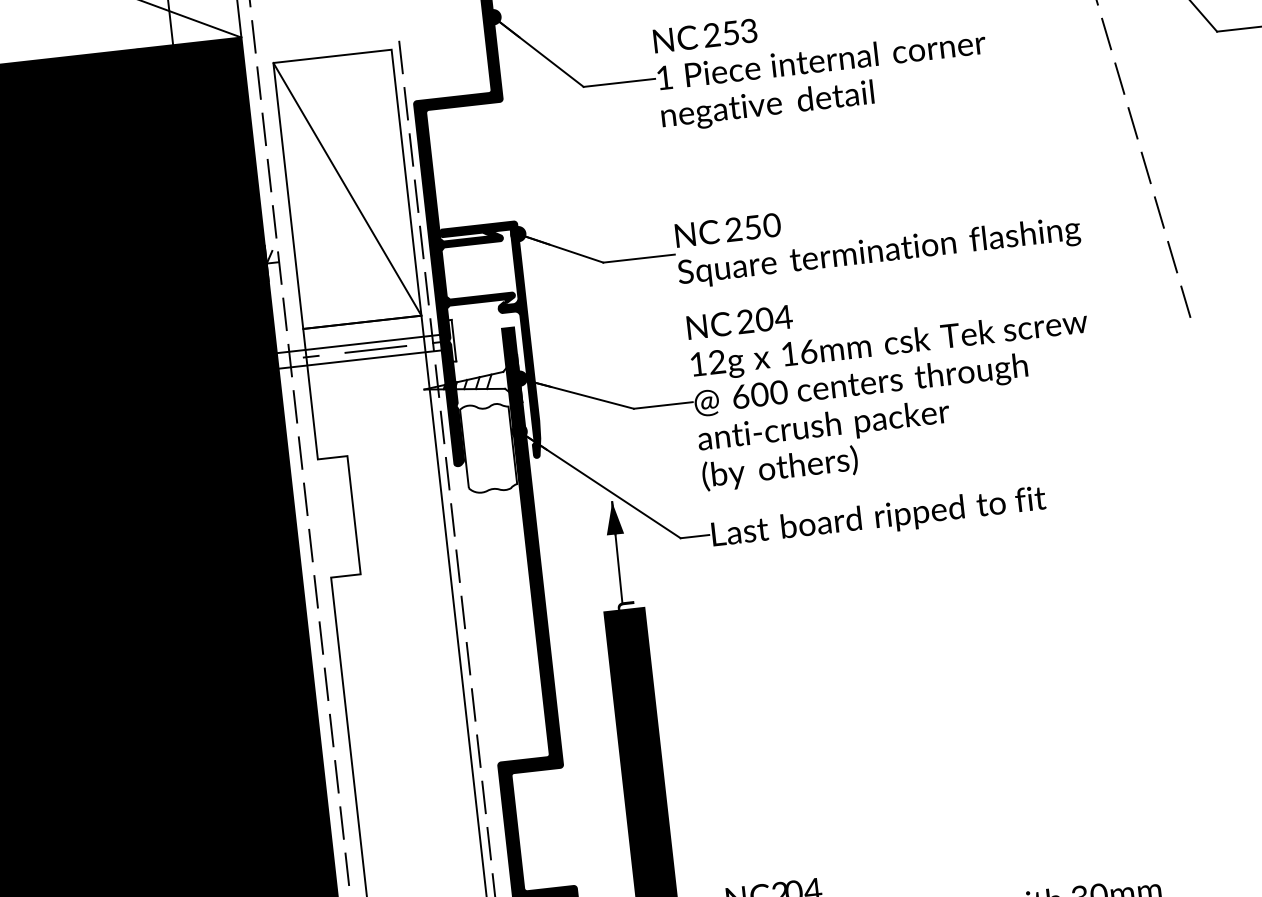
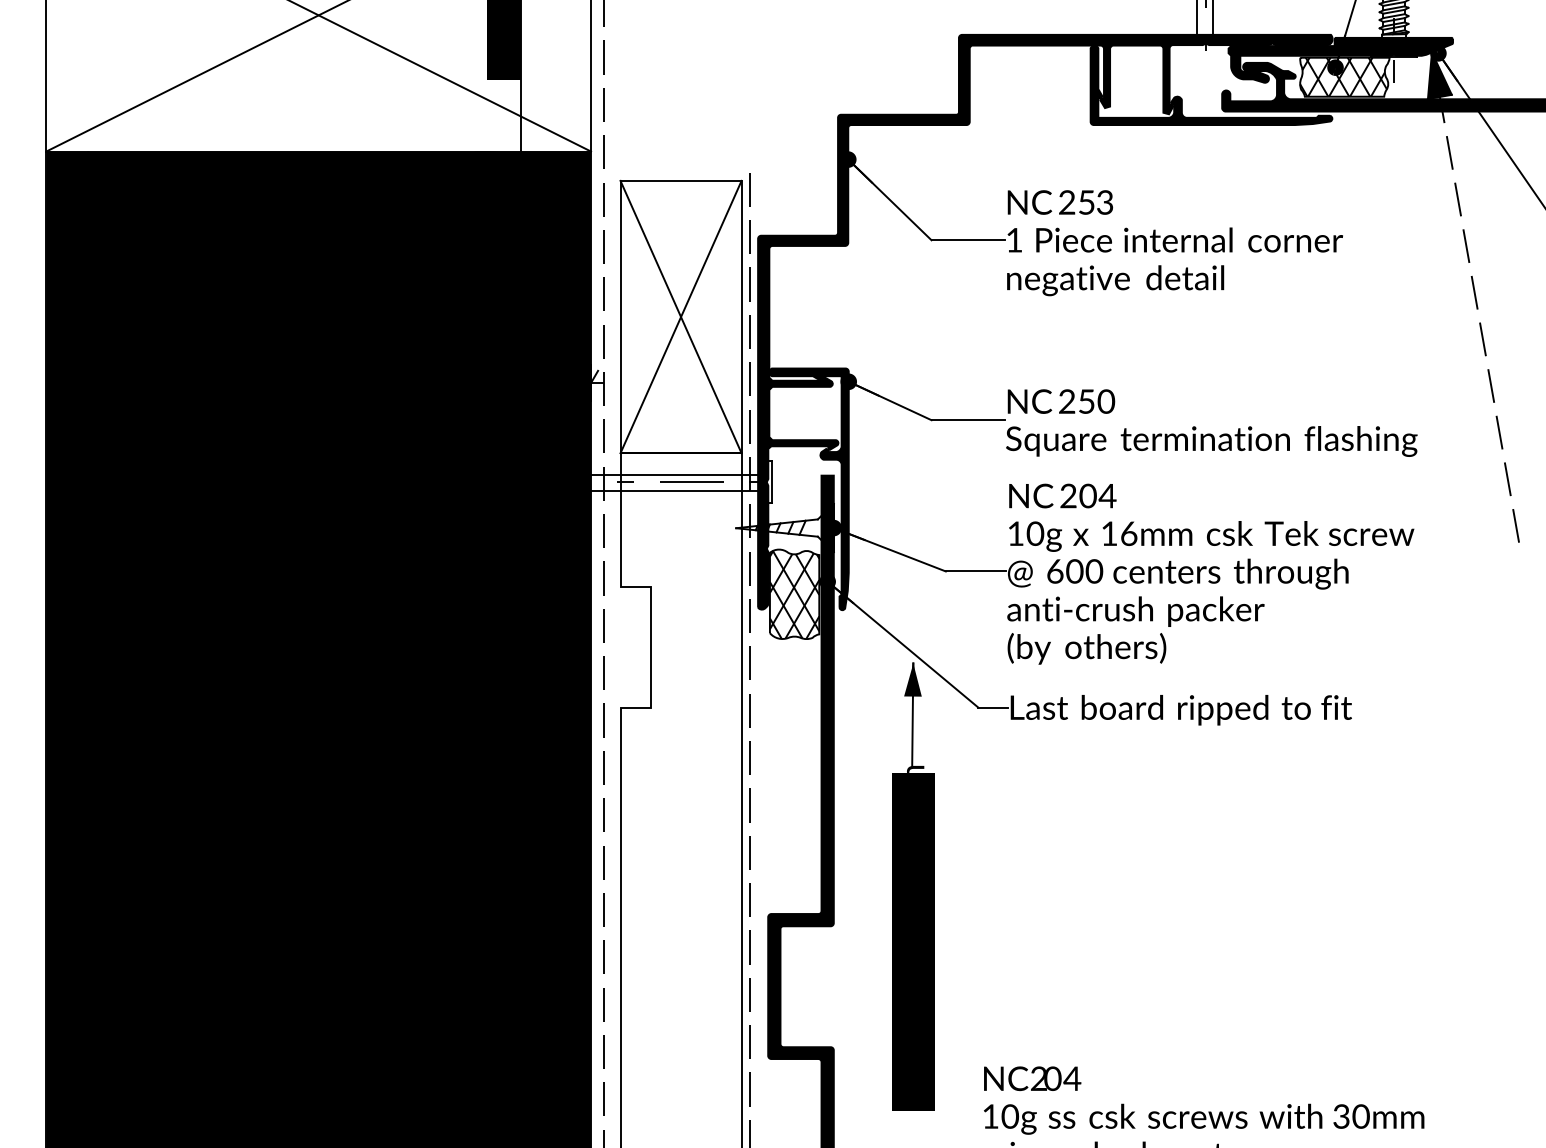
line: (346, 188) -> (680, 316), added
text: (717, 361) -> (1035, 533), 12g -> 10g
hatch: (488, 447) -> (794, 594), added

